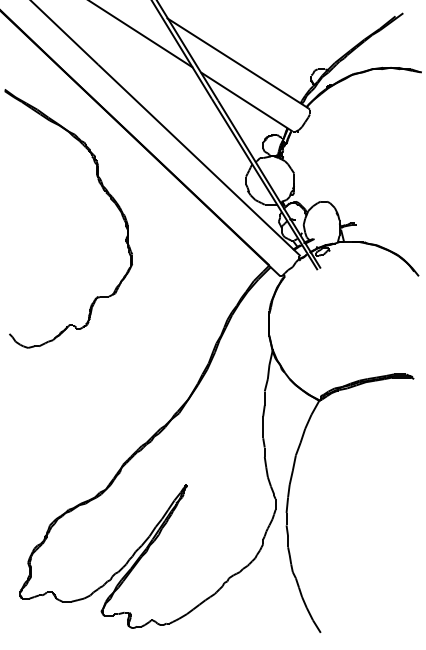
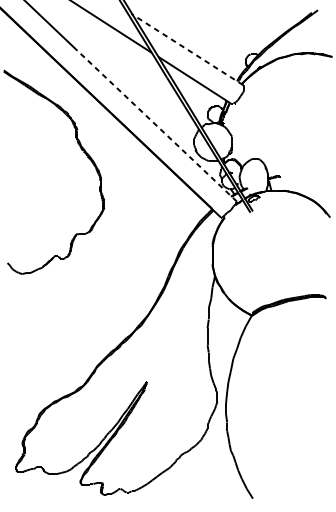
line: (237, 63) -> (187, 49), solid -> dashed
line: (199, 160) -> (157, 126), solid -> dashed

